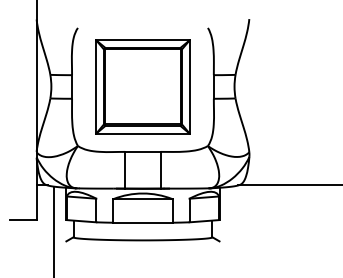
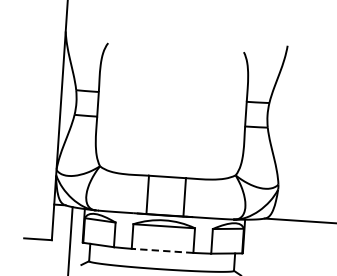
part: (142, 86) -> (171, 108), removed
line: (142, 222) -> (162, 250), solid -> dashed

